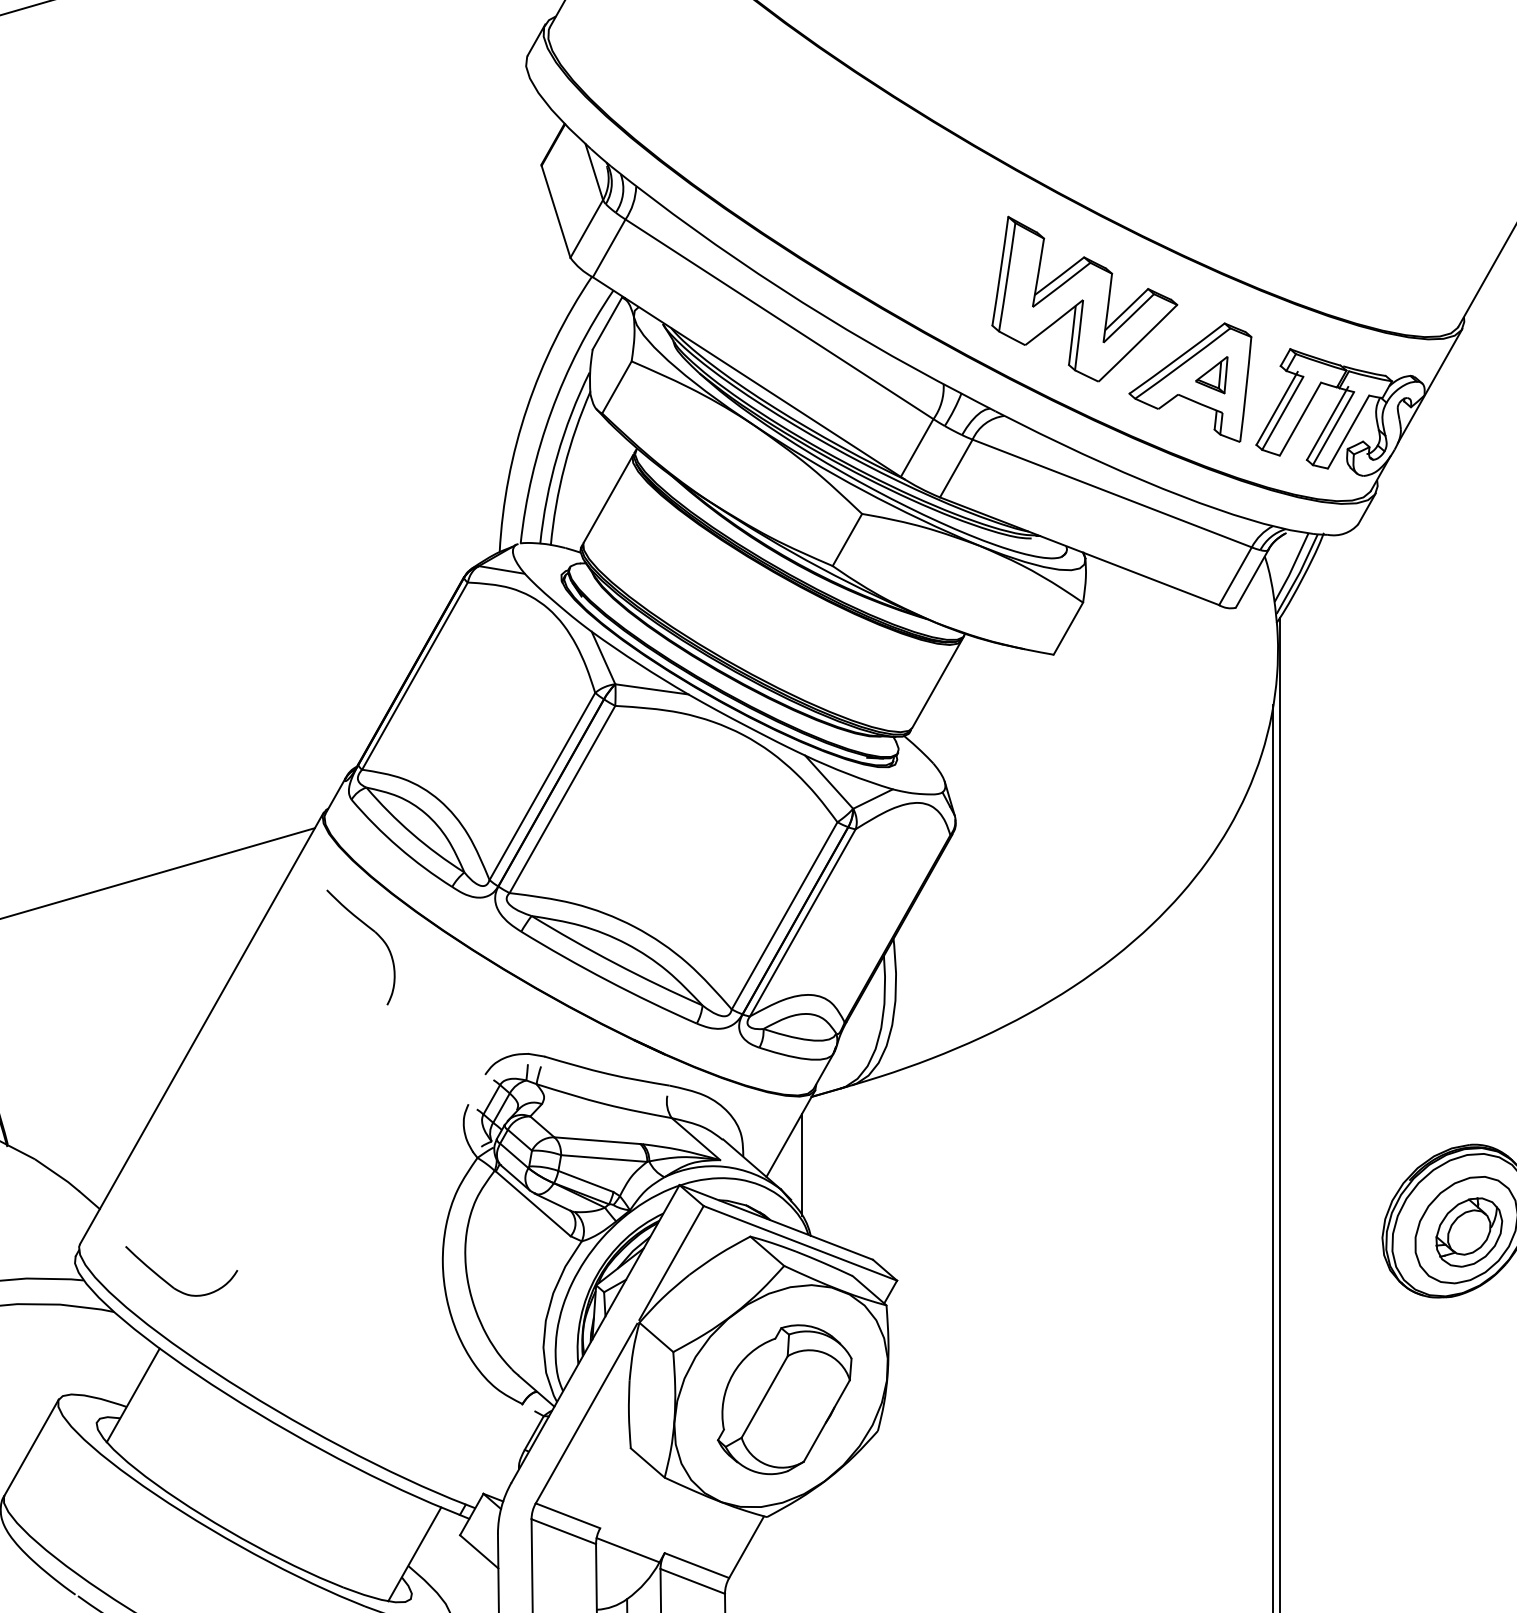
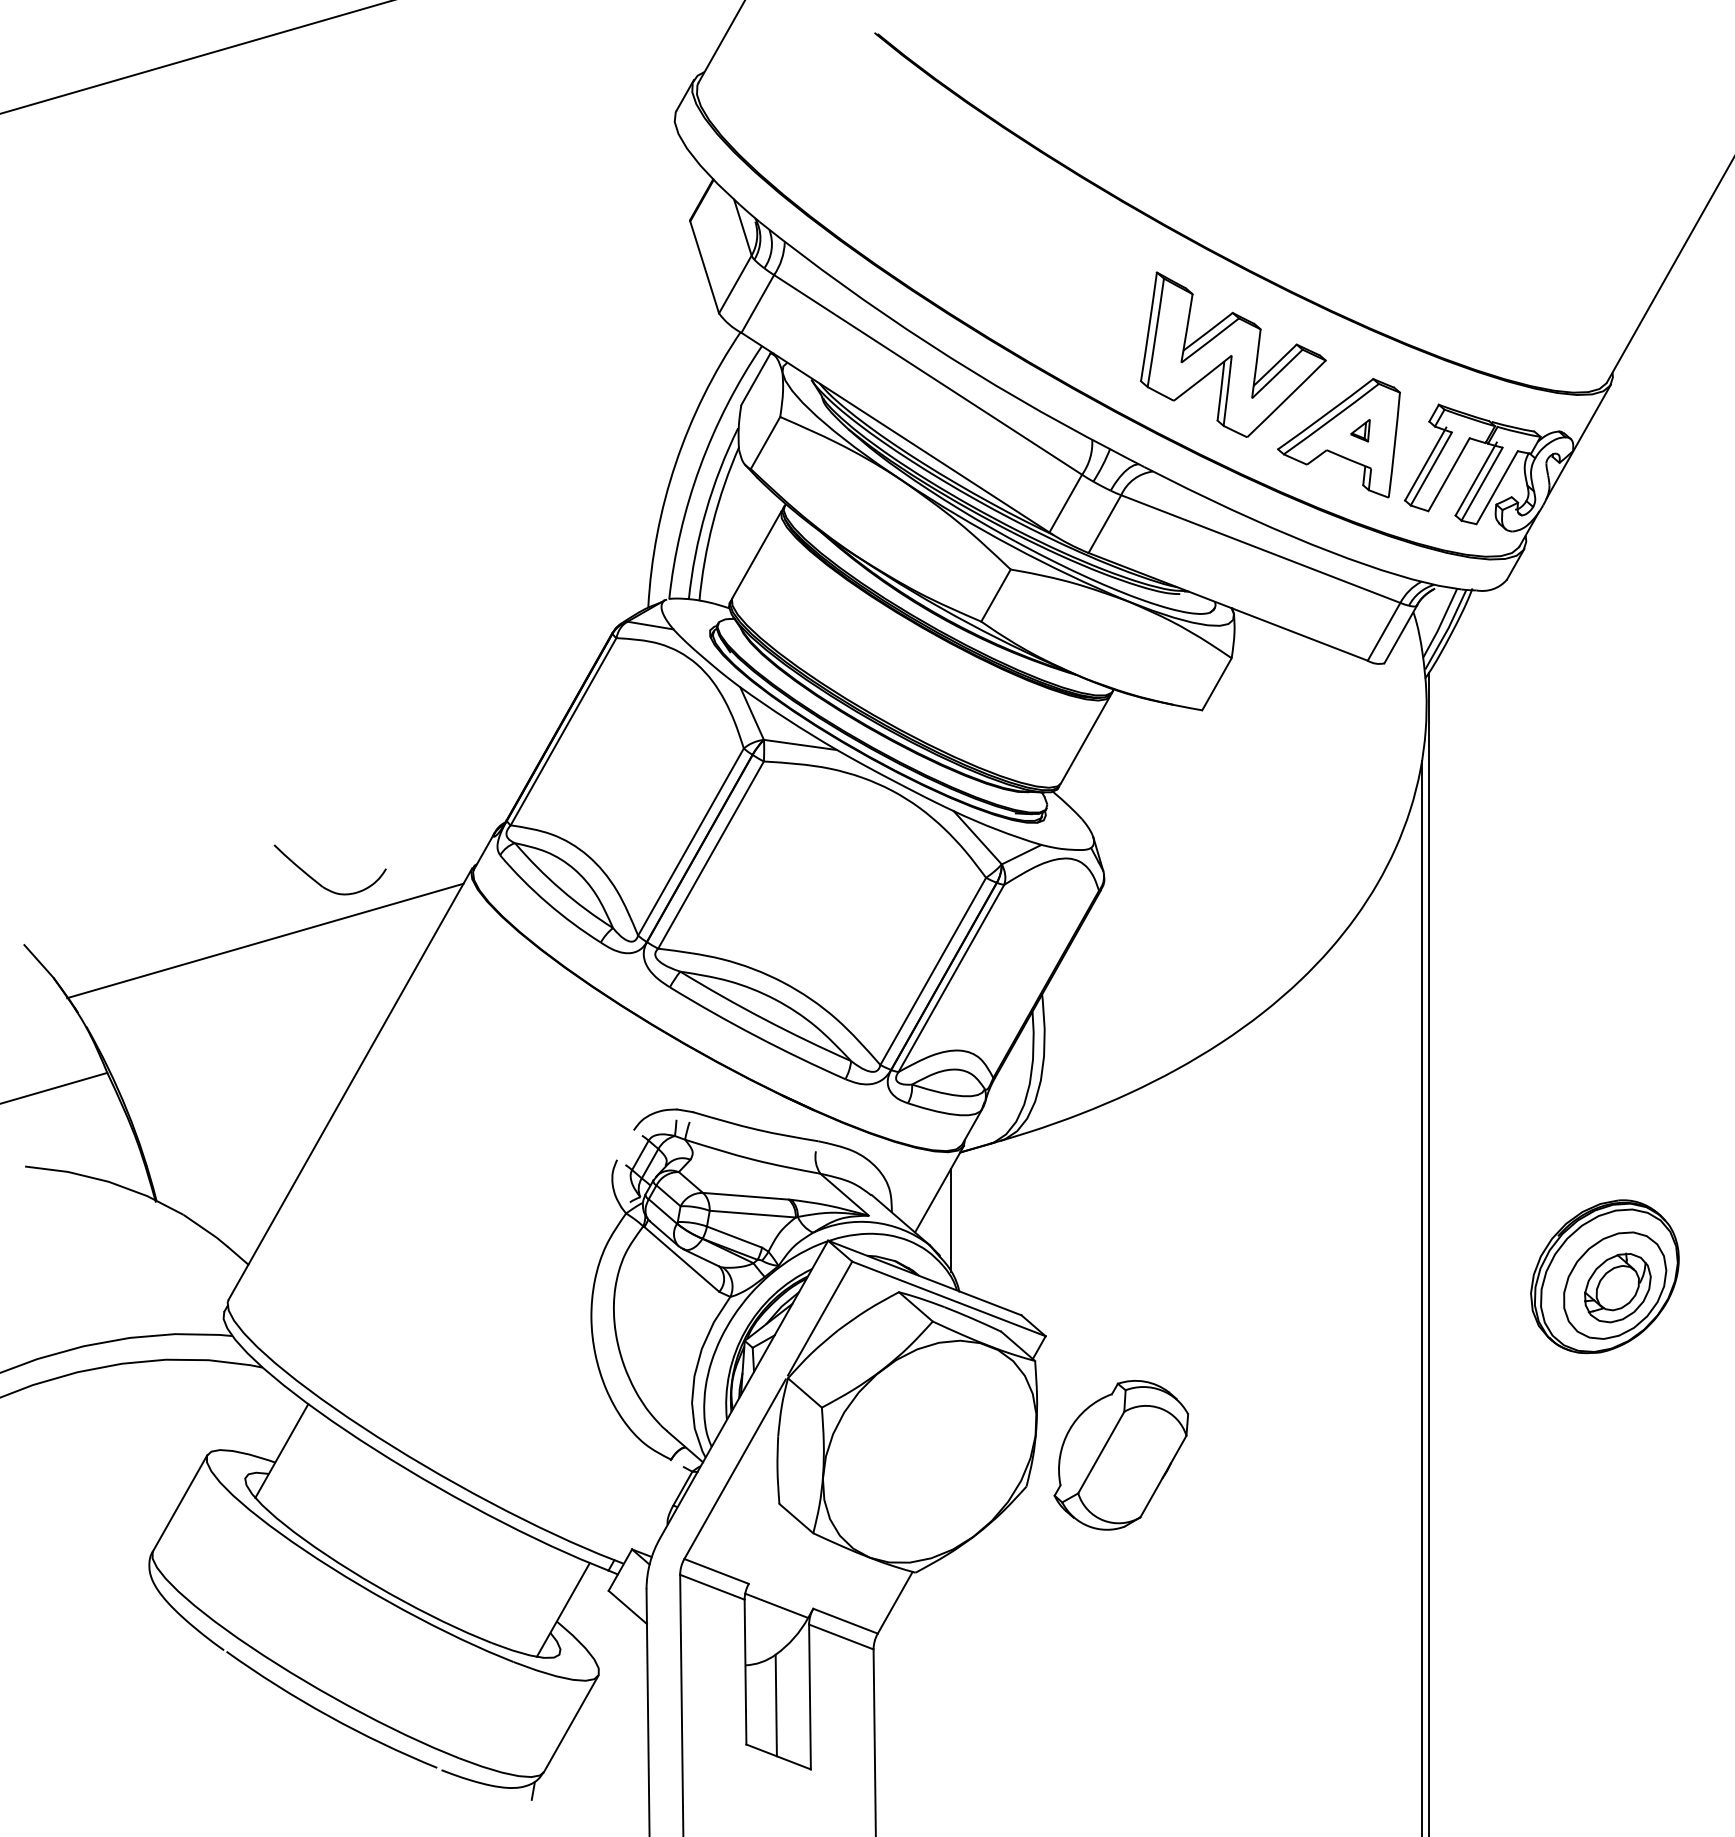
part: (1211, 374) -> (1360, 430), size x0.6
part: (371, 930) -> (520, 986), removed
part: (168, 1282) -> (317, 881), moved
part: (783, 1399) -> (1120, 1455), moved

